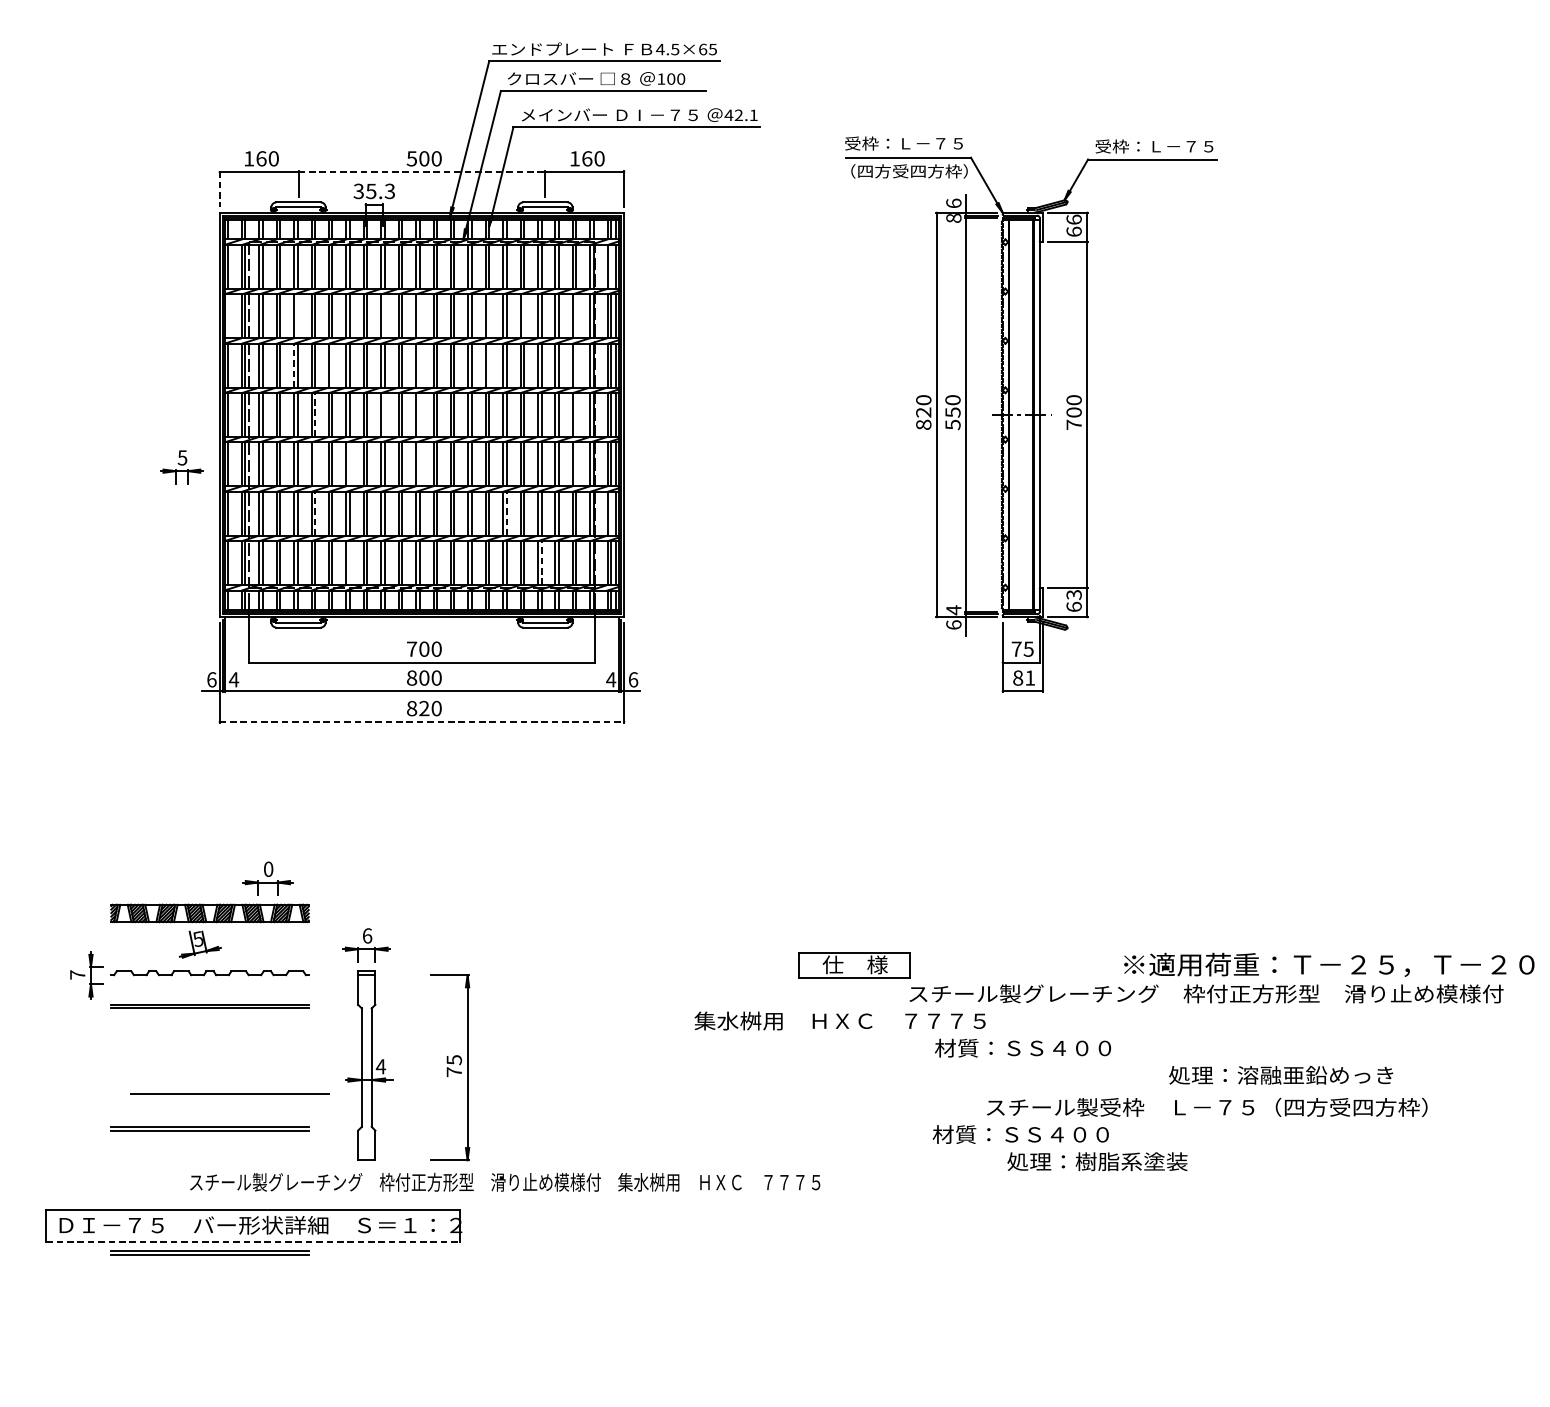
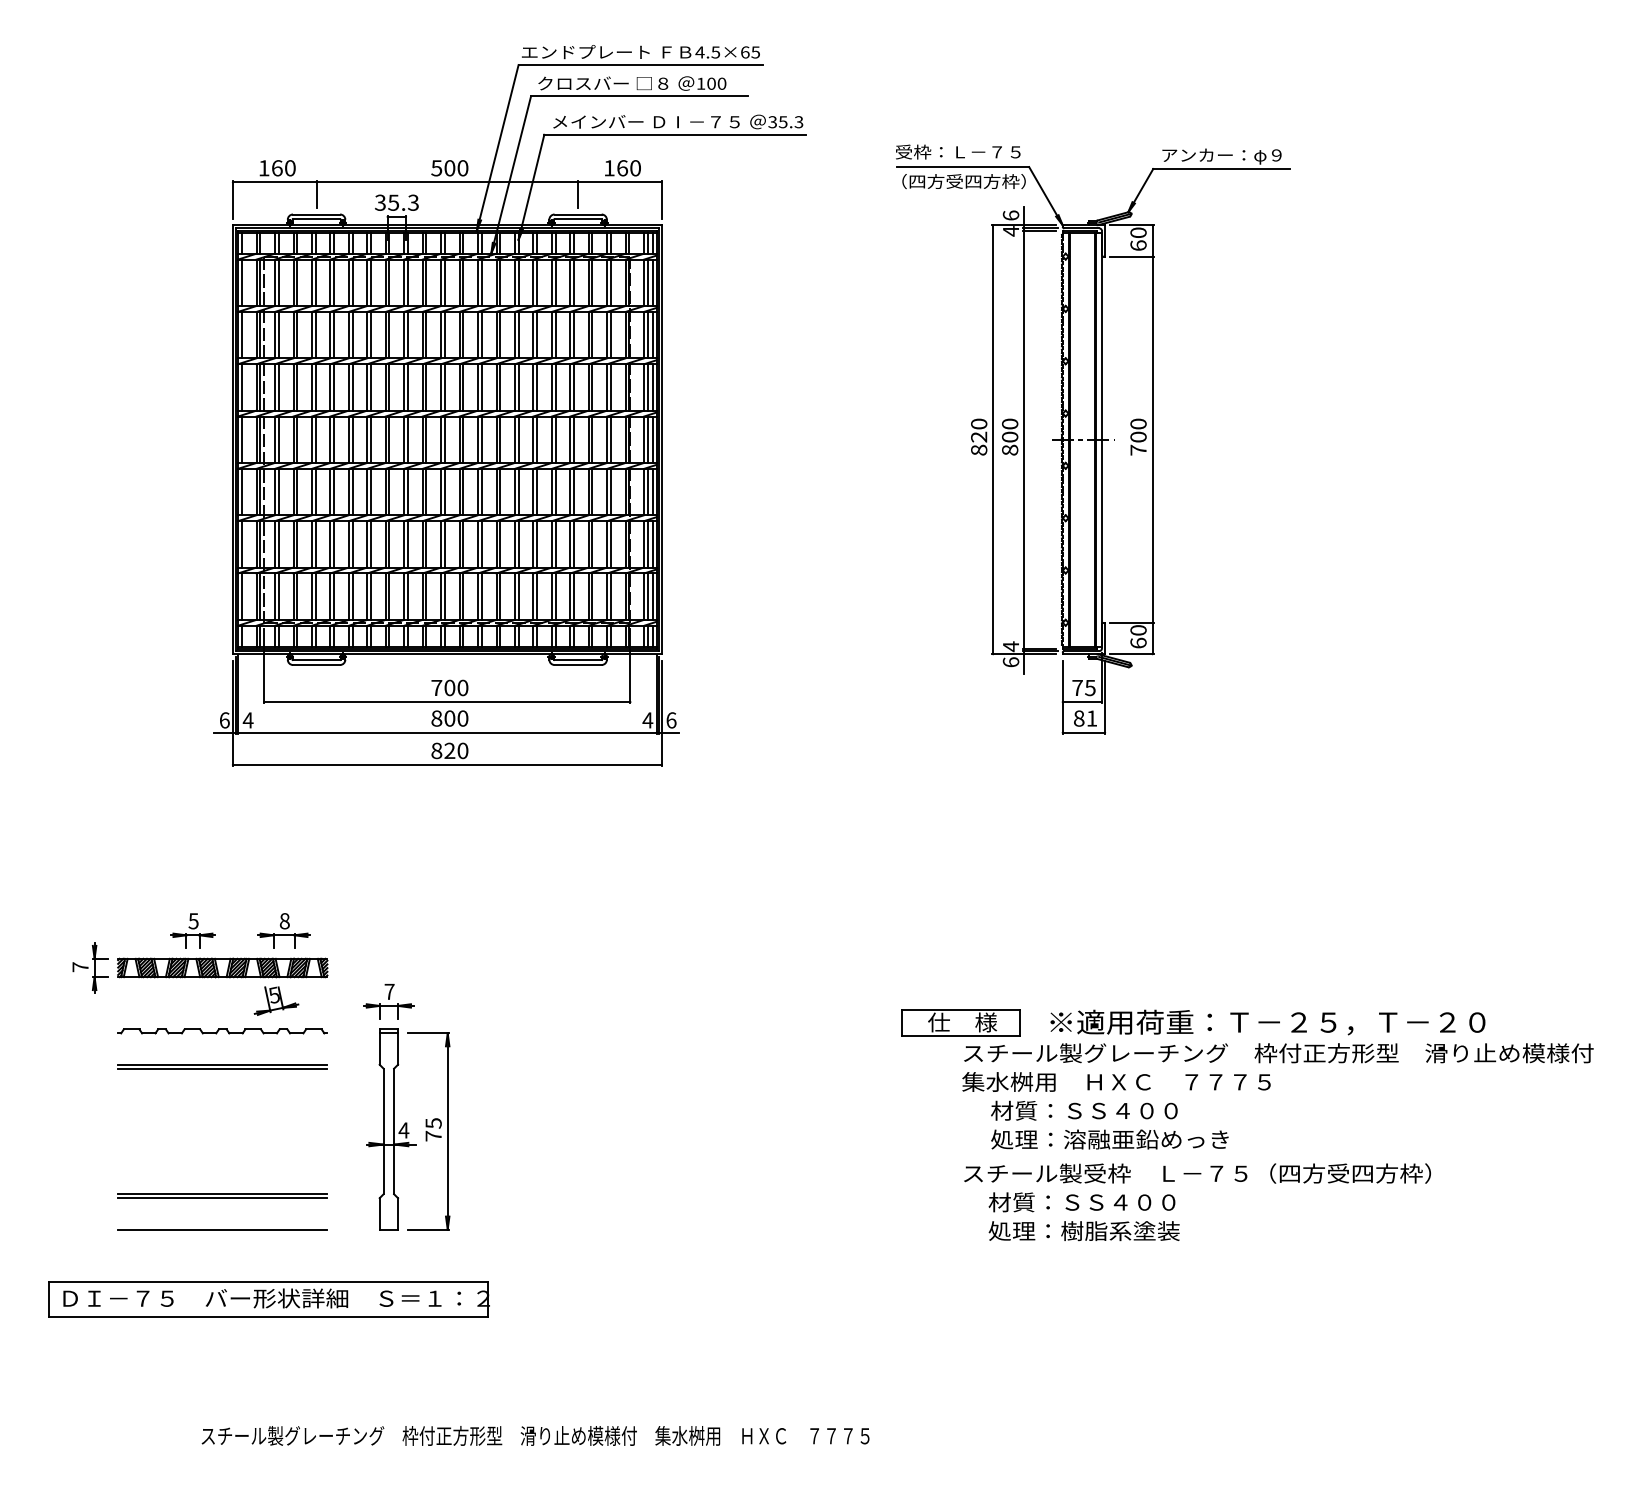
text: (741, 115) -> (785, 122), 42.1 -> 35.3
text: (1154, 146) -> (1223, 155), 受枠：Ｌ－７５ -> アンカー：φ９
line: (422, 172) -> (447, 182), dashed -> solid
line: (219, 189) -> (232, 200), dashed -> solid
text: (953, 218) -> (1010, 231), 8 -> 4
text: (1074, 219) -> (1138, 232), 66 -> 60
line: (610, 266) -> (647, 282), added
line: (227, 315) -> (241, 334), added
line: (297, 315) -> (315, 334), added
line: (384, 315) -> (407, 334), added
line: (419, 315) -> (444, 334), added
line: (489, 315) -> (518, 334), added
line: (524, 315) -> (555, 334), added
line: (575, 315) -> (610, 334), added
line: (293, 364) -> (311, 386), dashed -> solid
line: (332, 365) -> (352, 387), added
line: (419, 365) -> (444, 387), added
line: (489, 365) -> (518, 387), added
line: (575, 365) -> (610, 387), added
line: (315, 414) -> (334, 439), dashed -> solid
line: (384, 414) -> (407, 439), added
line: (419, 414) -> (444, 439), added
line: (575, 414) -> (610, 439), added
text: (953, 418) -> (1010, 443), 550 -> 800
line: (315, 463) -> (334, 491), added
line: (349, 463) -> (370, 491), added
line: (419, 463) -> (444, 491), added
line: (575, 463) -> (610, 491), added
part: (181, 466) -> (192, 930), moved
line: (315, 512) -> (334, 543), dashed -> solid
line: (507, 512) -> (537, 543), dashed -> solid
line: (610, 513) -> (647, 544), added
line: (349, 562) -> (370, 596), added
line: (541, 562) -> (574, 596), dashed -> solid
text: (1074, 594) -> (1138, 630), 63 -> 60
line: (422, 721) -> (447, 764), dashed -> solid
text: (268, 869) -> (284, 921), 0 -> 8
text: (367, 935) -> (389, 991), 6 -> 7
part: (200, 944) -> (276, 1000), moved
part: (853, 964) -> (960, 1022), moved
text: (1328, 964) -> (1267, 1022), moved
part: (87, 975) -> (90, 967), moved
text: (840, 1020) -> (1116, 1081), moved
part: (449, 1067) -> (428, 1131), moved
text: (1280, 1075) -> (1109, 1139), moved
line: (229, 1094) -> (222, 1229), moved
text: (1207, 1107) -> (1197, 1173), moved
text: (1096, 1162) -> (1083, 1231), moved
text: (505, 1181) -> (535, 1435), moved
line: (254, 1242) -> (269, 1316), dashed -> solid
part: (209, 1252) -> (222, 1327), removed

